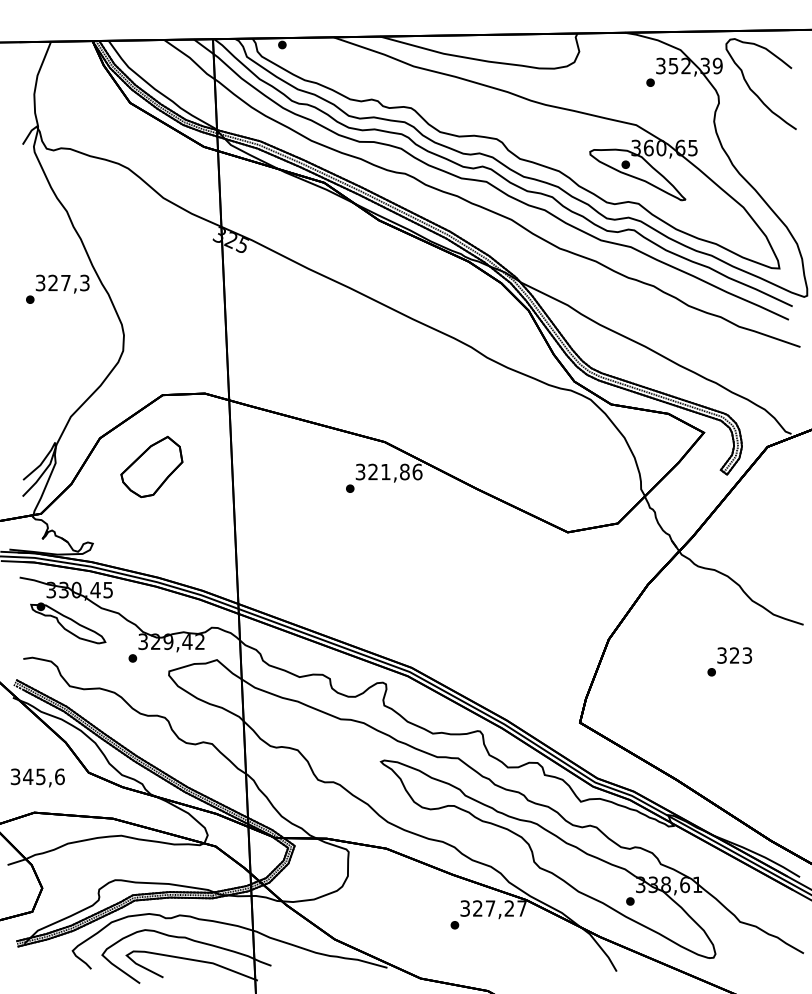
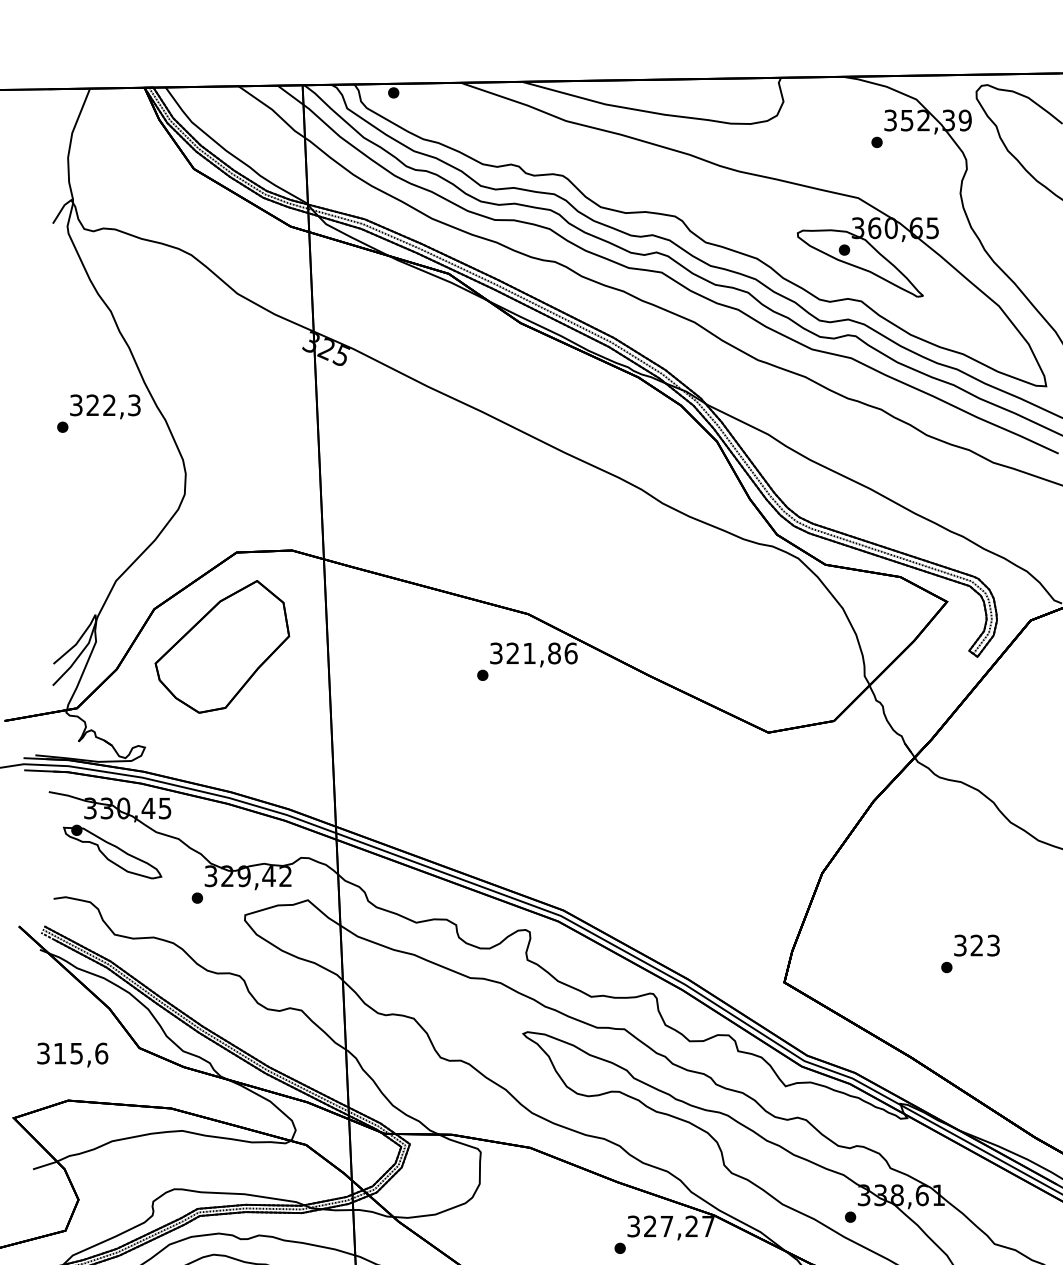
text: (65, 282) -> (109, 404), 327,3 -> 322,3
part: (151, 466) -> (221, 646), size x1.67
text: (729, 661) -> (970, 953), moved
text: (28, 776) -> (60, 1053), 345,6 -> 315,6

